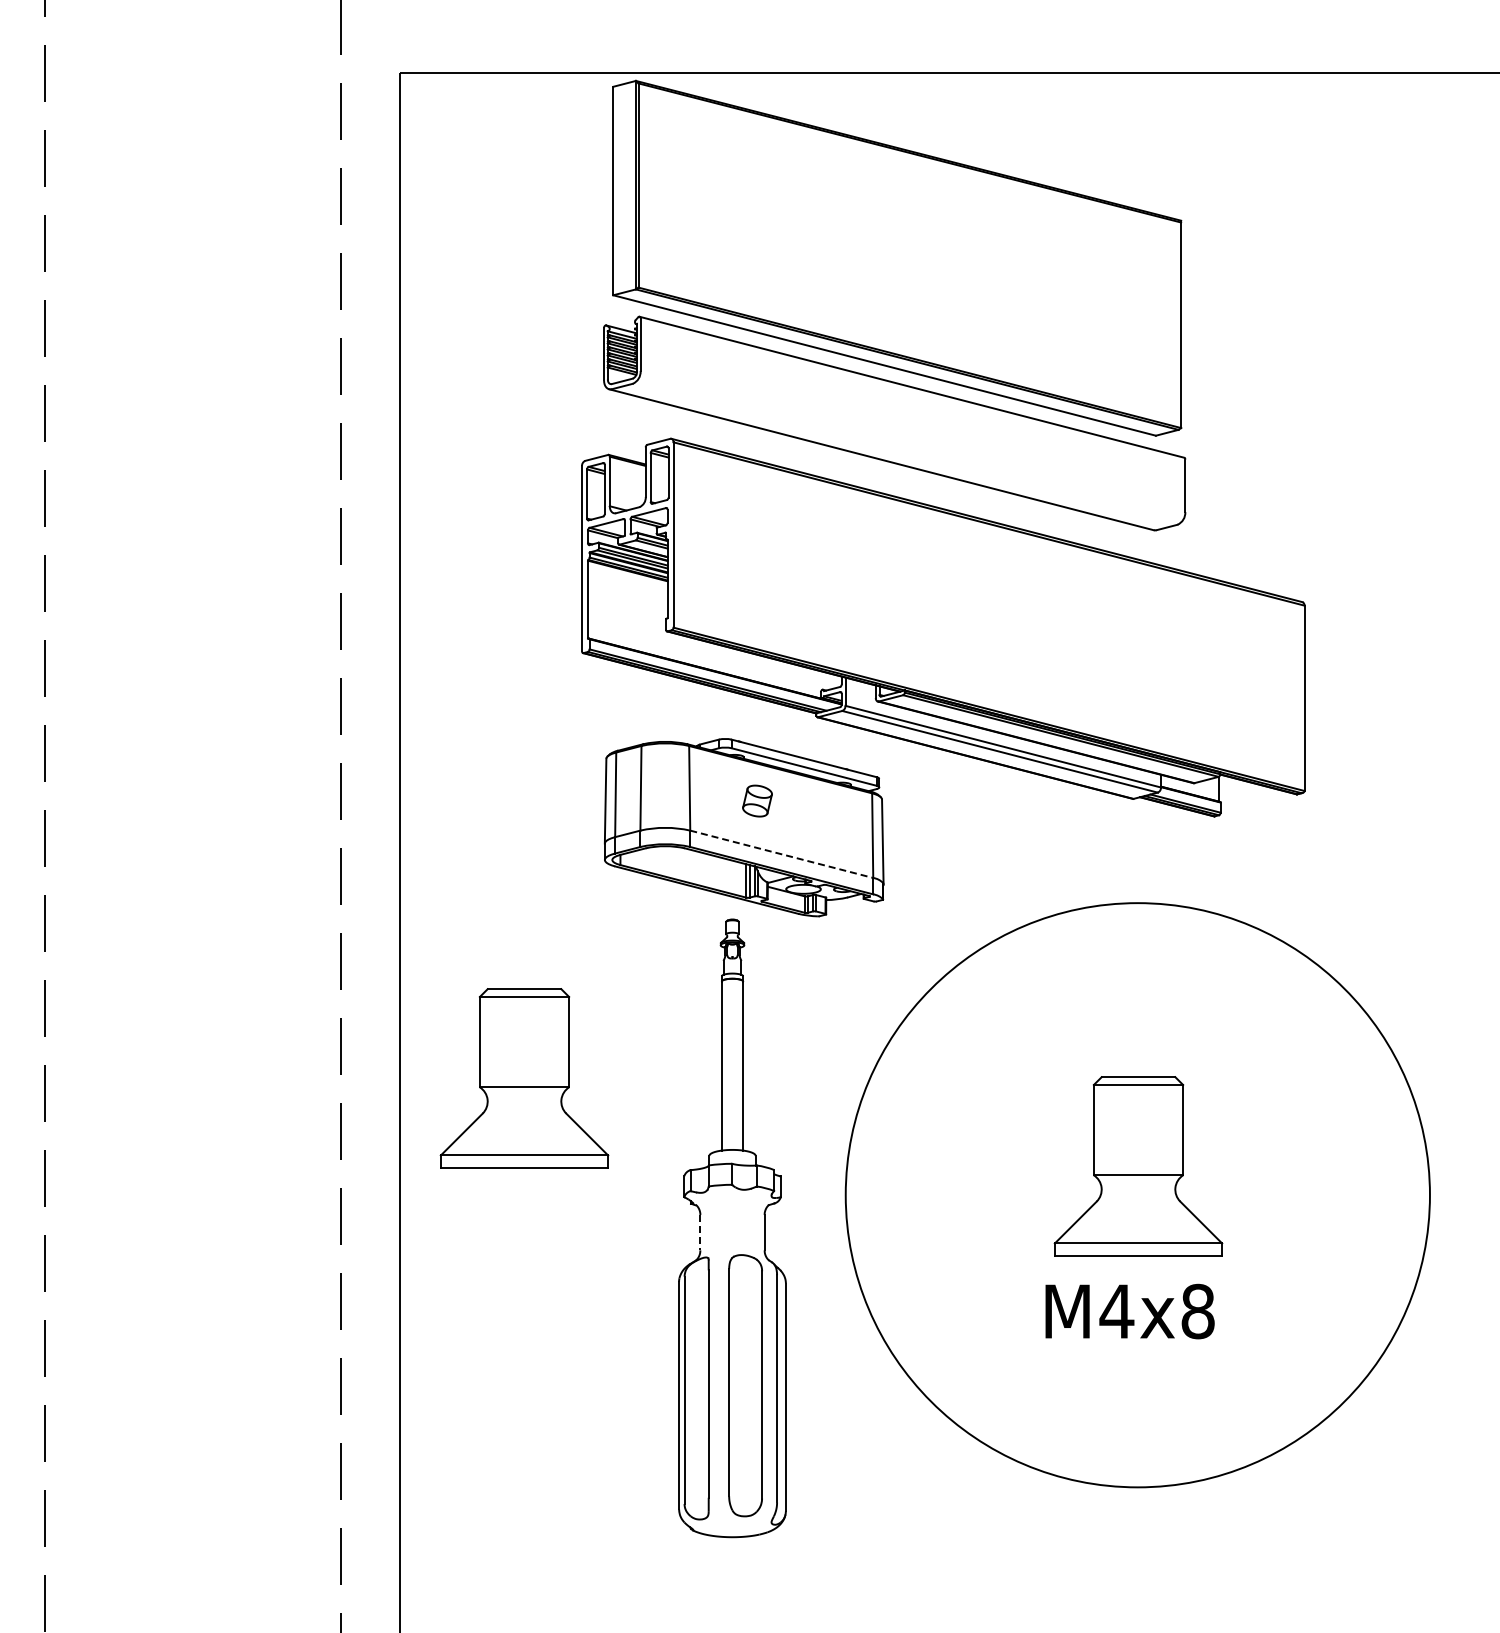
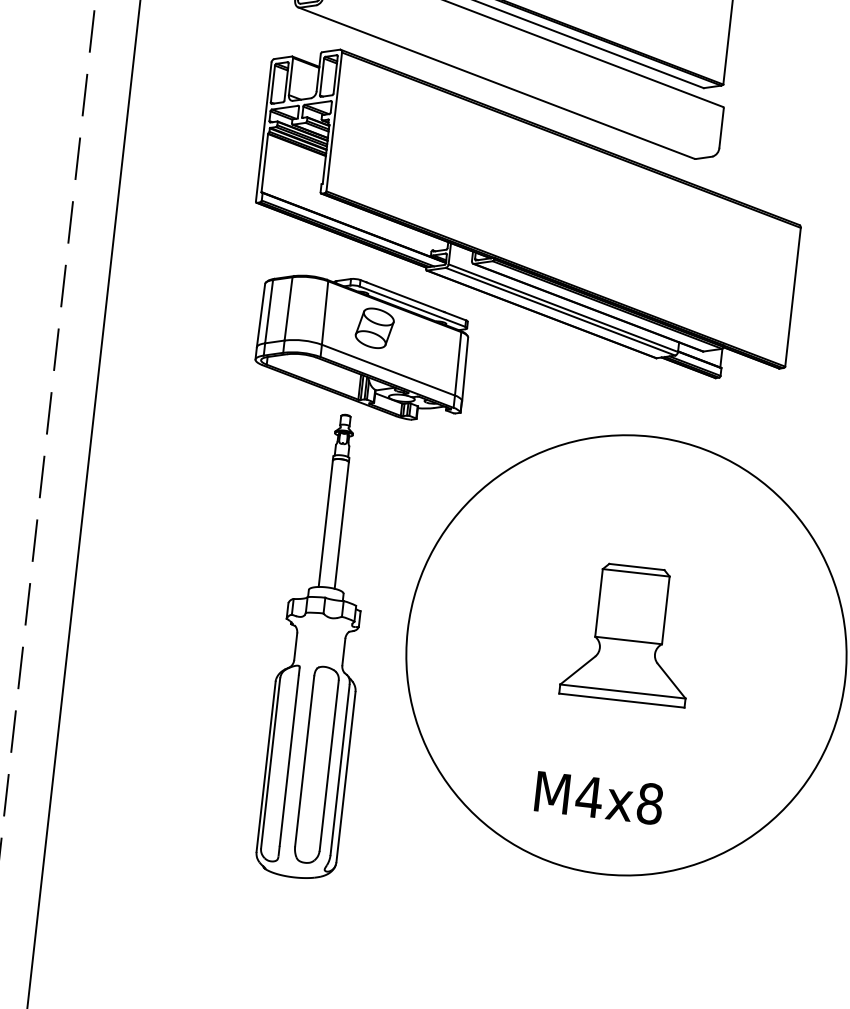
part: (757, 800) -> (374, 327), size x1.67
line: (781, 854) -> (388, 370), dashed -> solid
part: (524, 1078) -> (176, 516), removed
line: (700, 1232) -> (295, 646), dashed -> solid
text: (1129, 1311) -> (598, 798), moved

